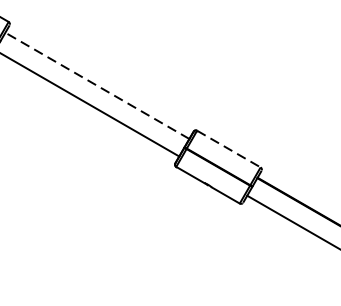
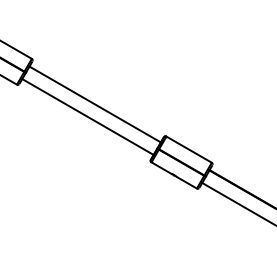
line: (97, 85) -> (95, 104), dashed -> solid
line: (229, 148) -> (189, 149), dashed -> solid

